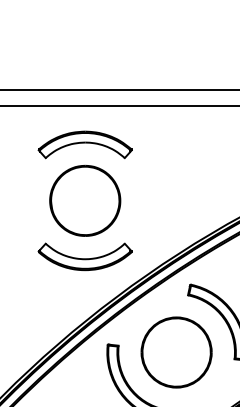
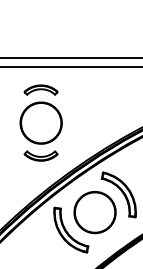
part: (84, 143) -> (40, 89), size x0.6
part: (84, 255) -> (40, 155), size x0.6

